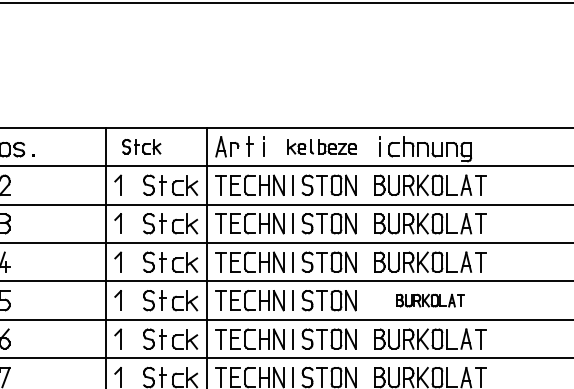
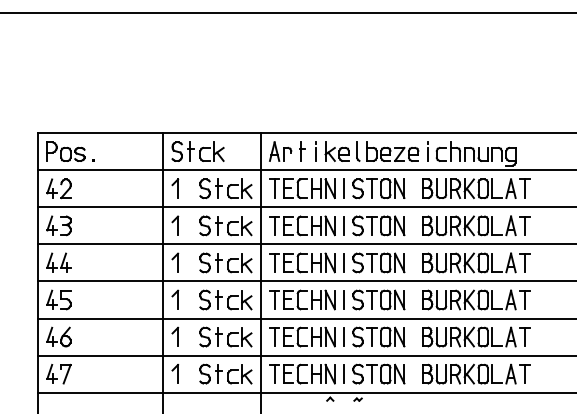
part: (141, 146) -> (197, 151), size x1.43
part: (321, 146) -> (371, 151), size x1.43
part: (430, 300) -> (476, 299), size x1.67

